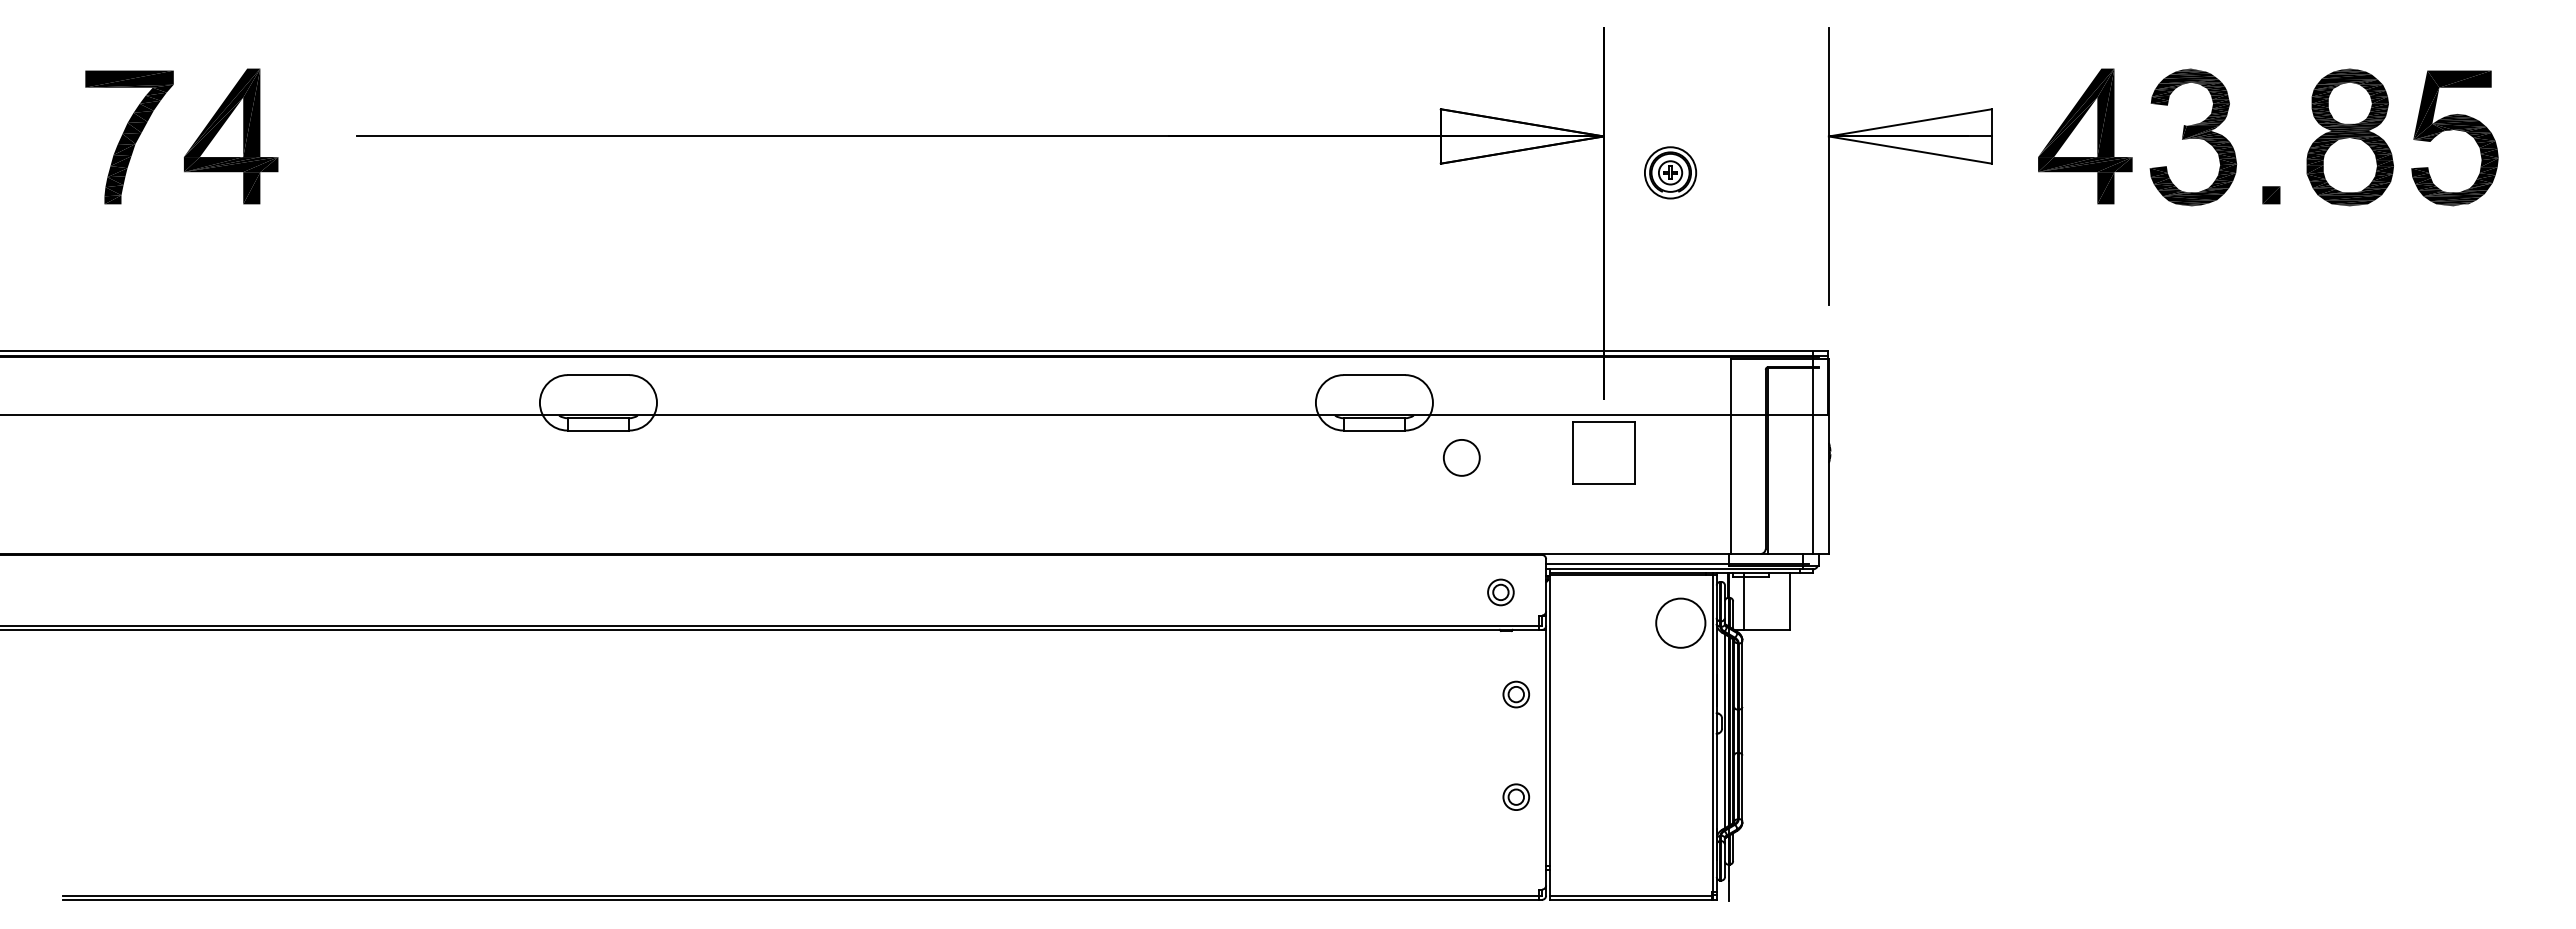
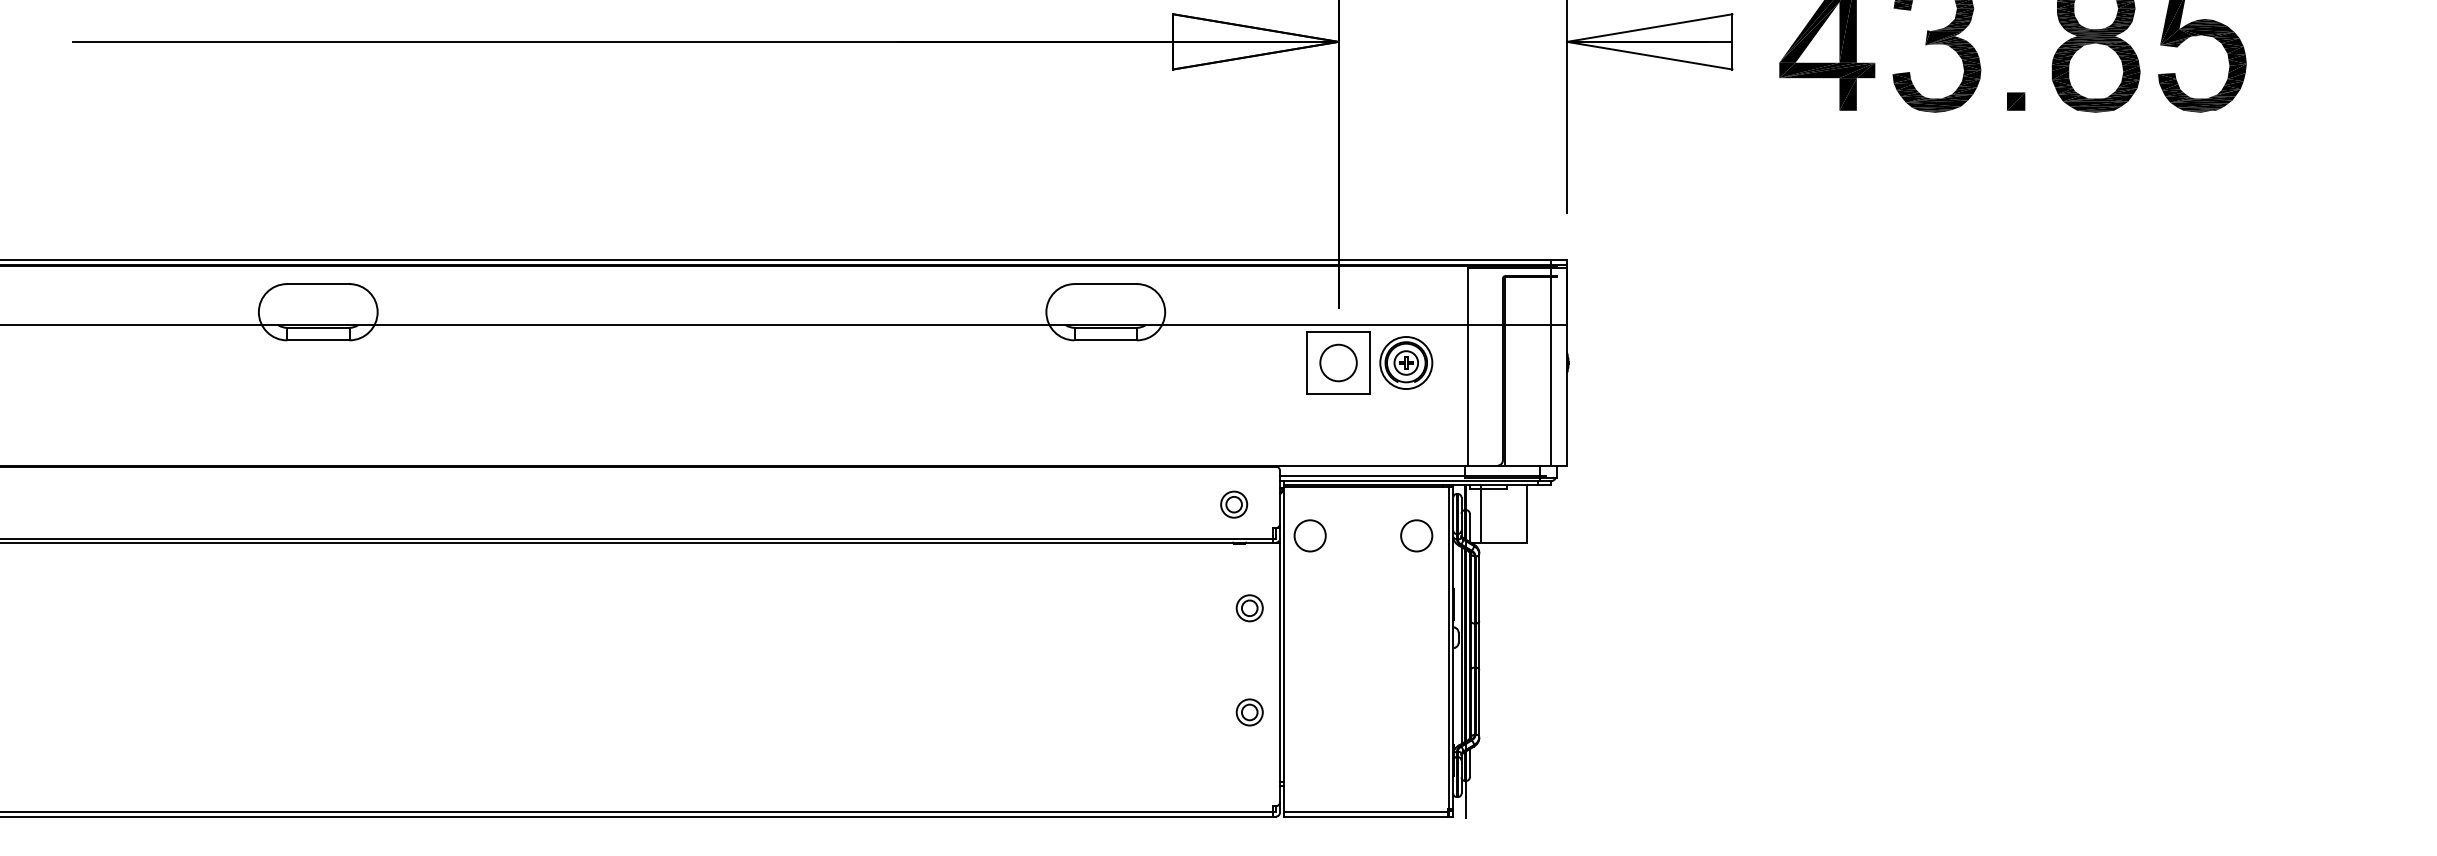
part: (1670, 172) -> (1406, 362), moved
circle: (1461, 457) -> (1338, 362), moved
circle: (1680, 622) -> (1416, 535), size x0.62
circle: (1575, 623) -> (1309, 536), added

